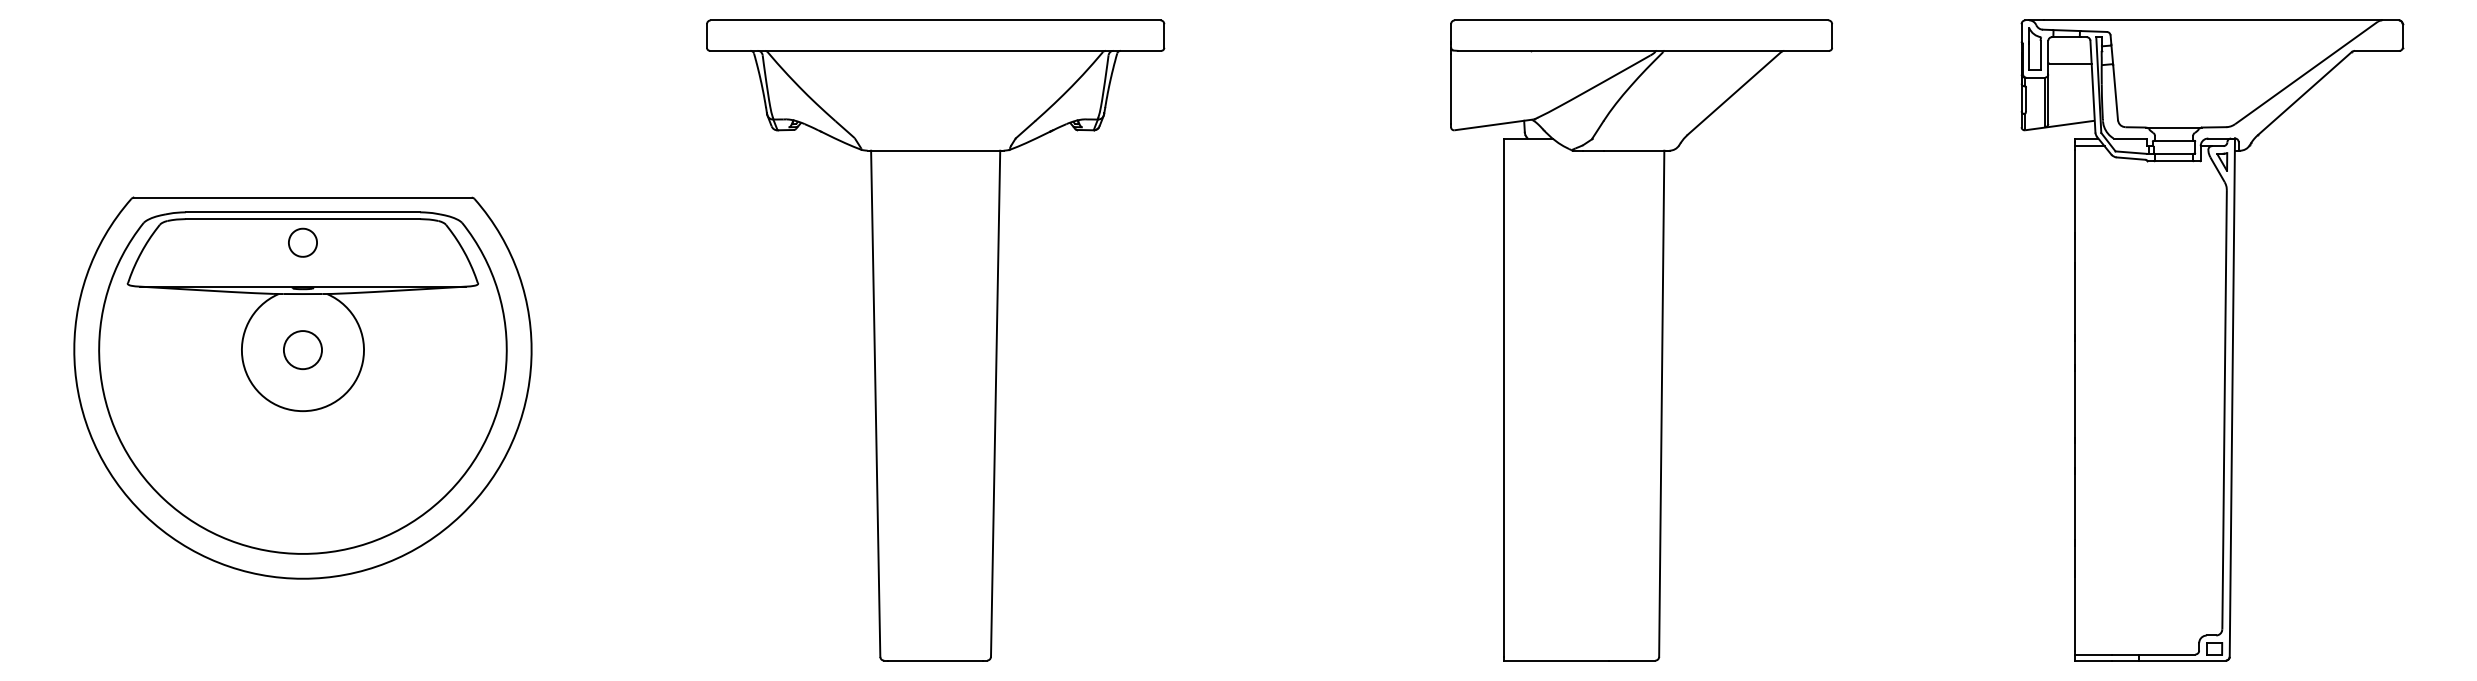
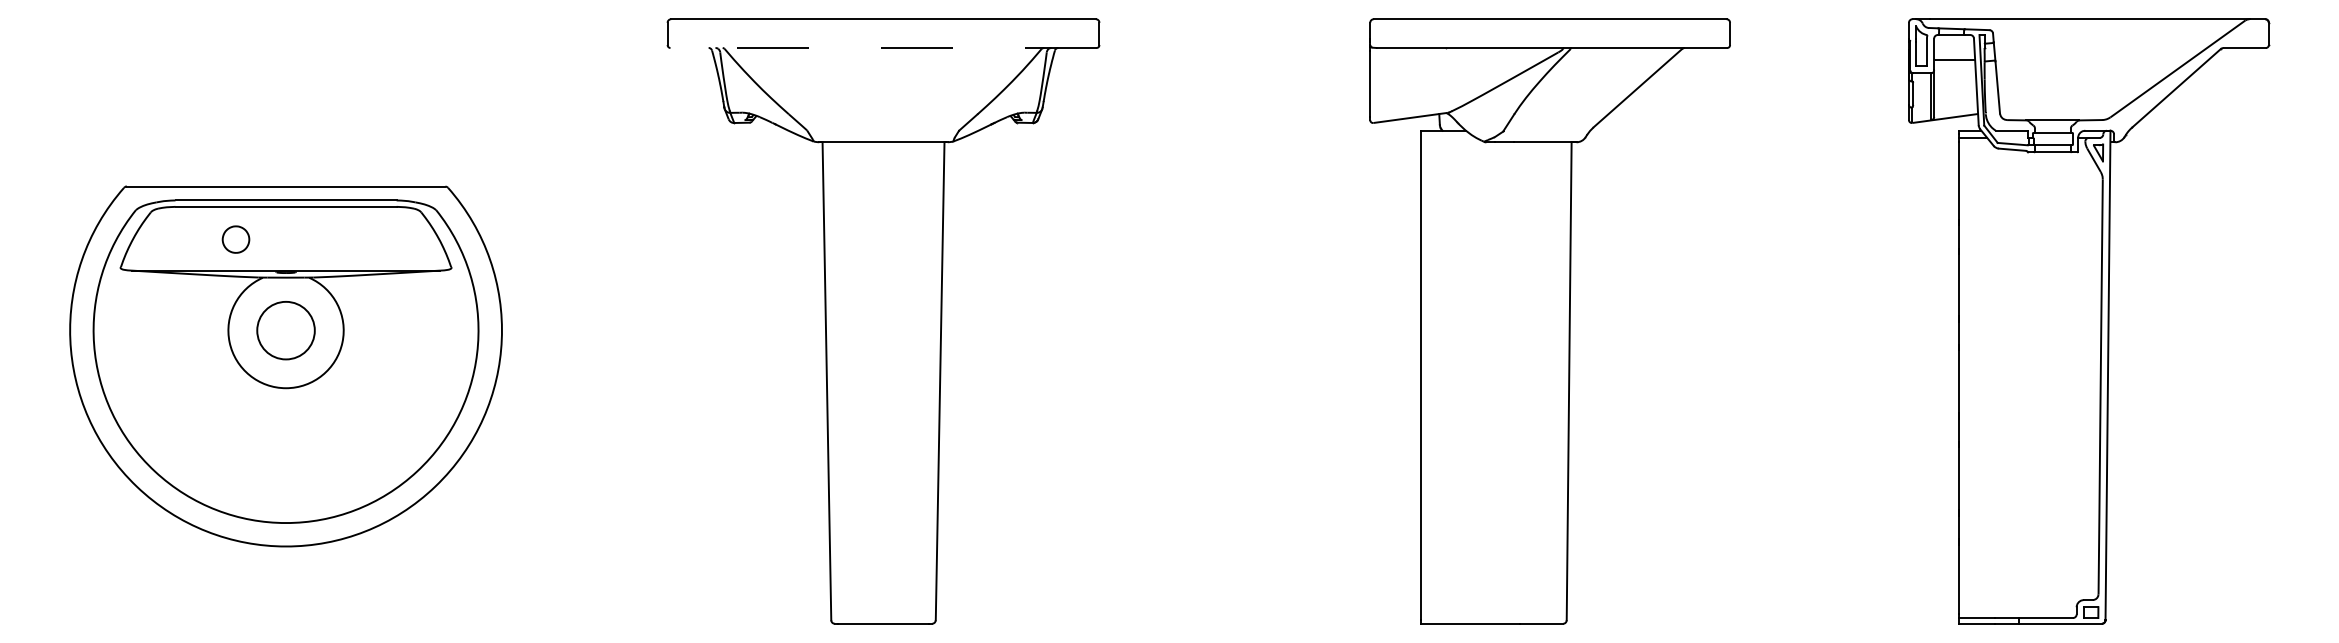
line: (935, 50) -> (883, 47), solid -> dashed
part: (302, 242) -> (235, 239), moved
circle: (302, 349) -> (285, 329), size x1.6

